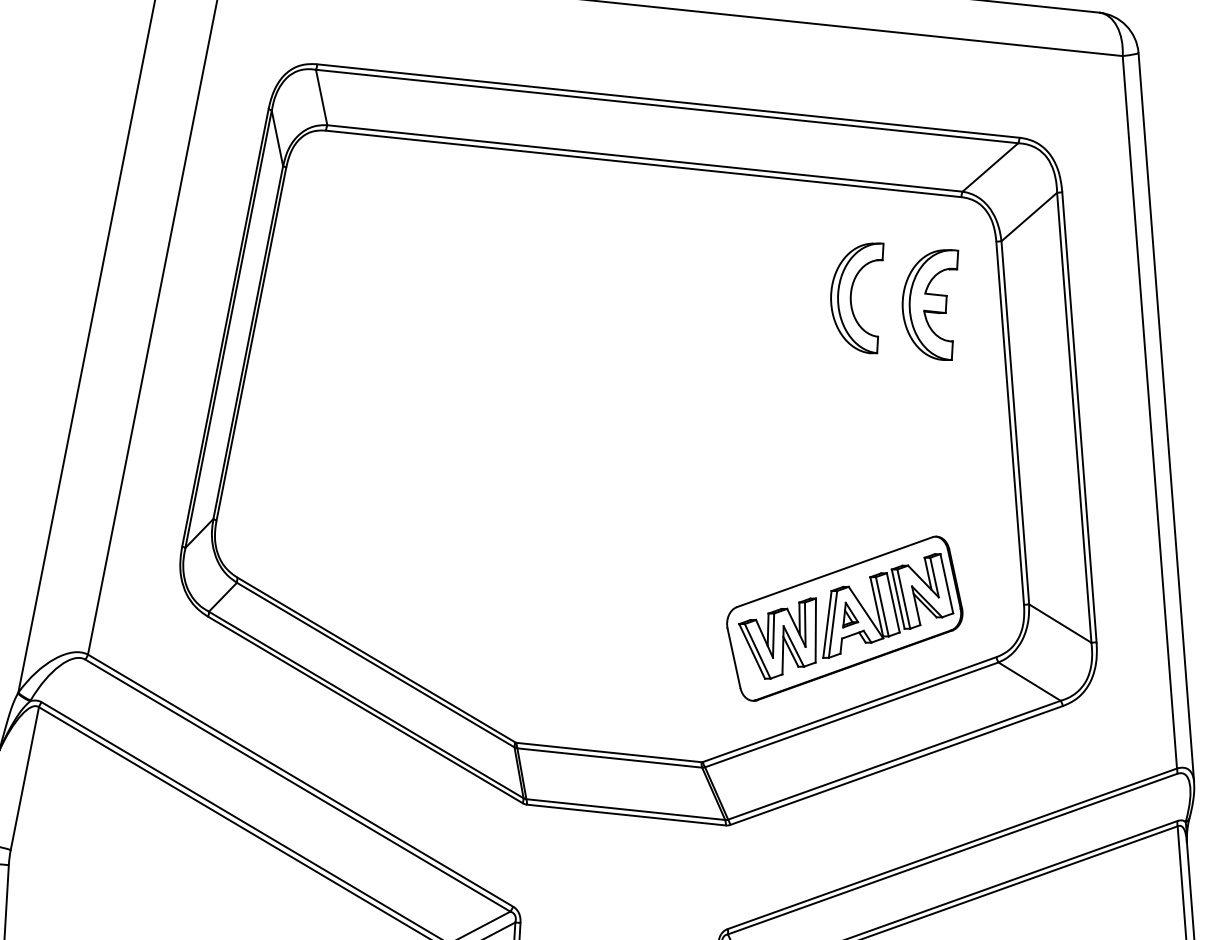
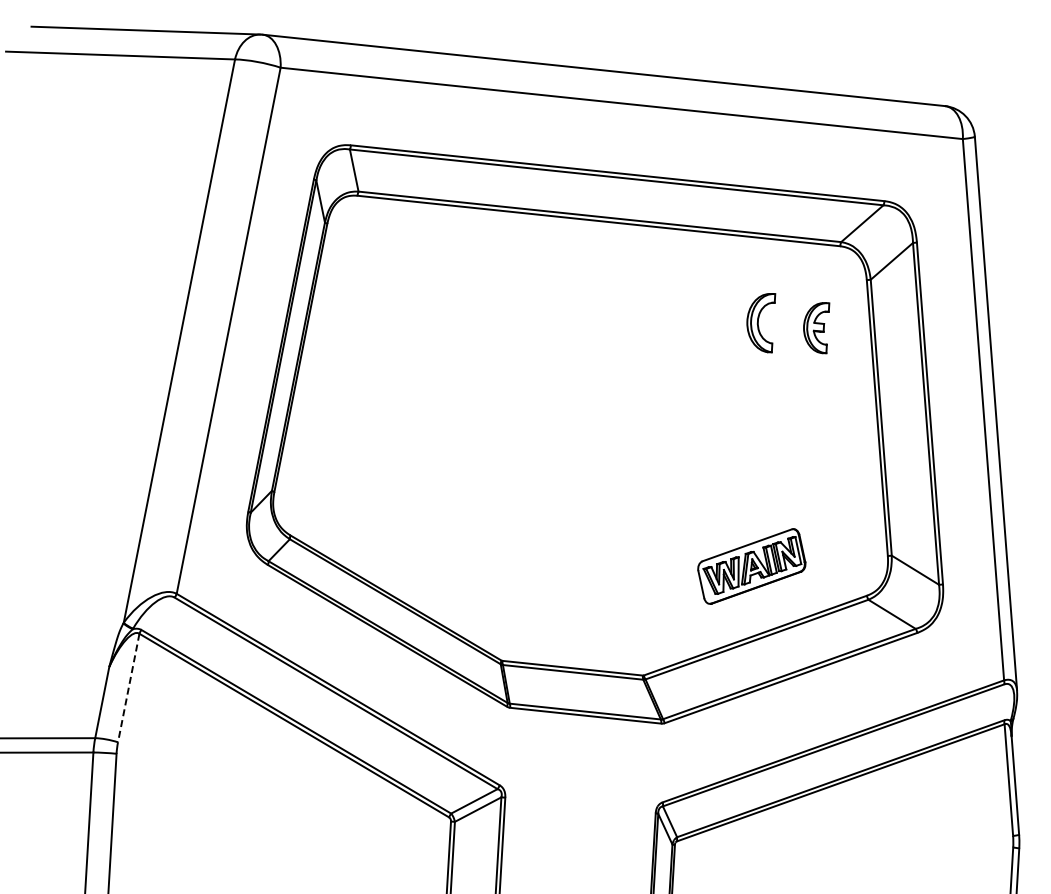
part: (857, 297) -> (761, 322), size x0.7
part: (930, 304) -> (816, 327), size x0.6
part: (844, 618) -> (751, 566), size x0.6
line: (24, 779) -> (128, 688), solid -> dashed

